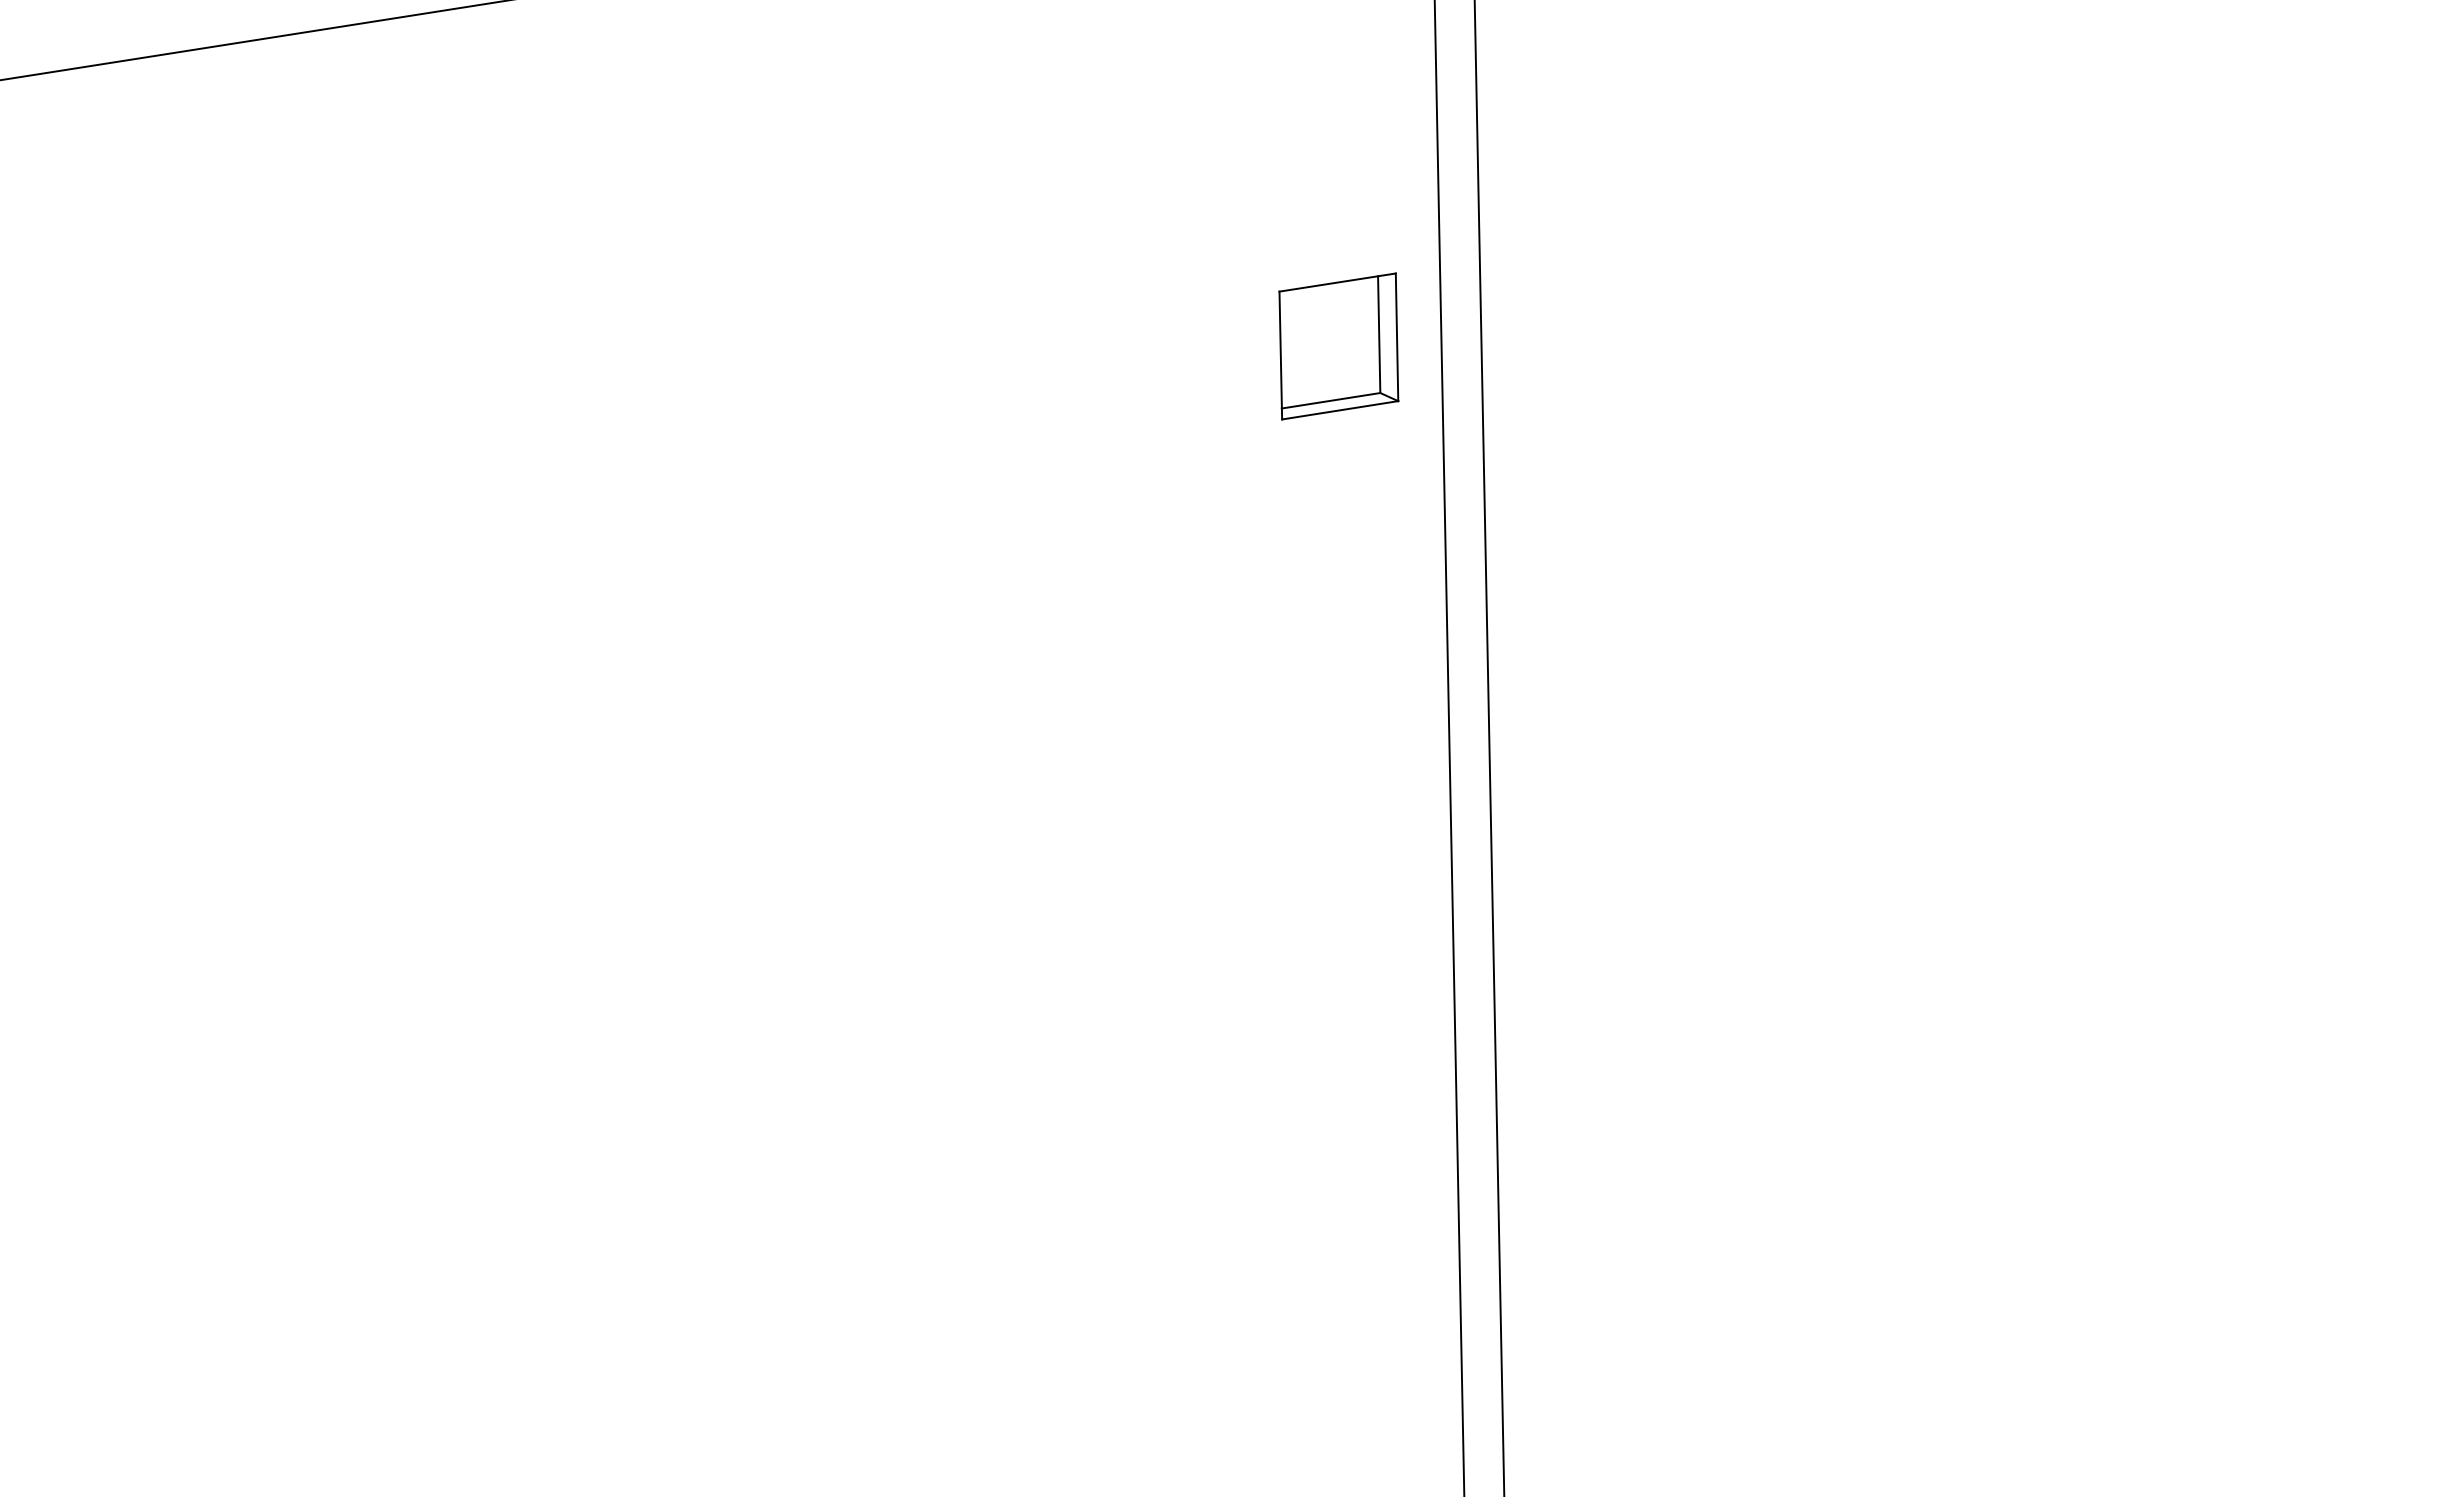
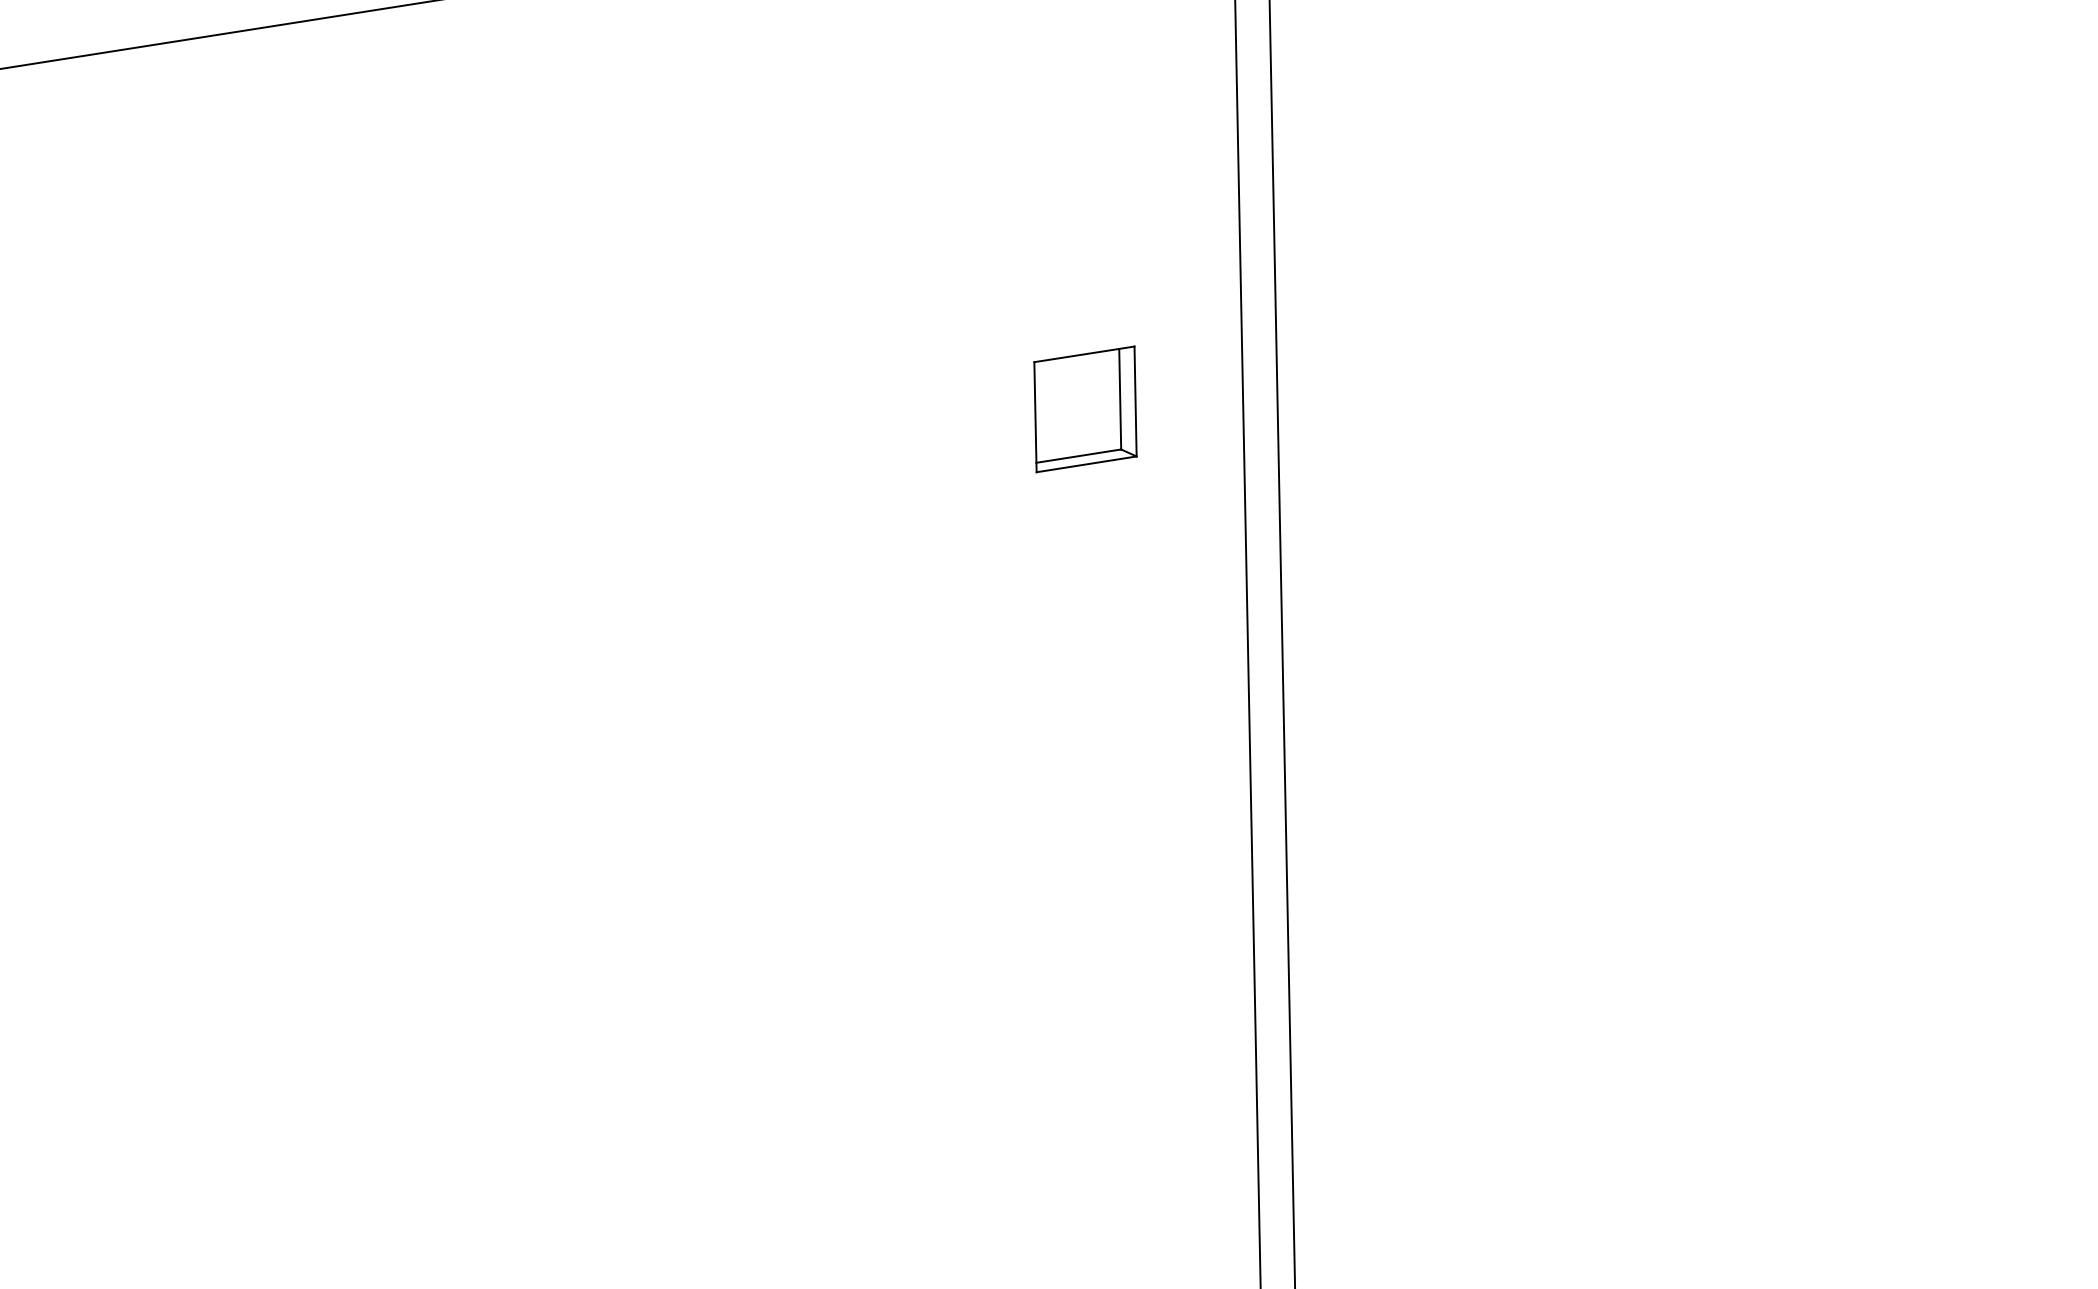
part: (1338, 346) -> (1085, 409), moved

